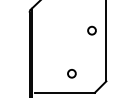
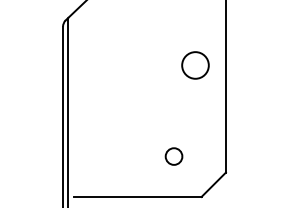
circle: (91, 30) -> (194, 64), size x1.6
circle: (71, 73) -> (173, 155), moved

